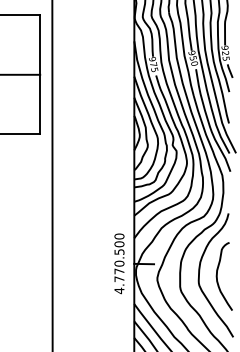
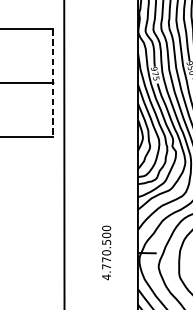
line: (40, 74) -> (53, 82), solid -> dashed
text: (119, 263) -> (106, 252), moved

